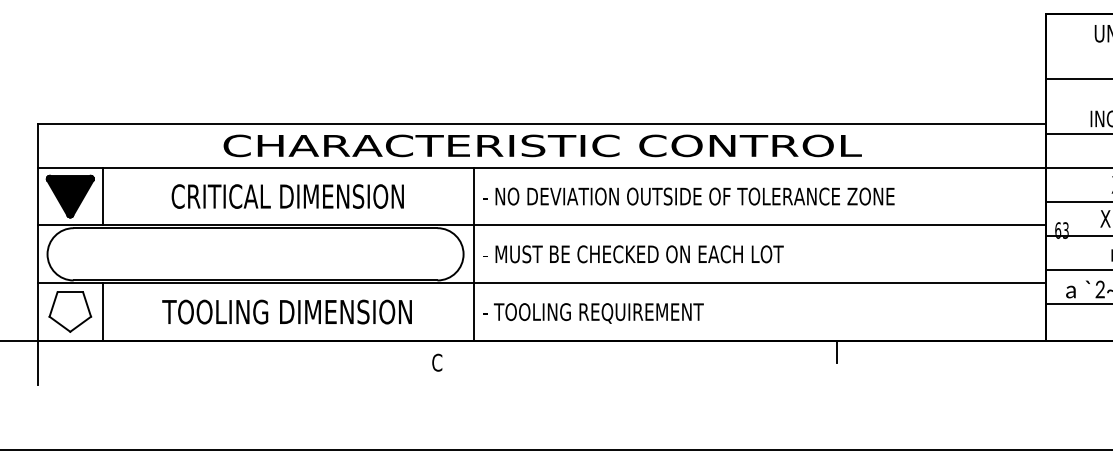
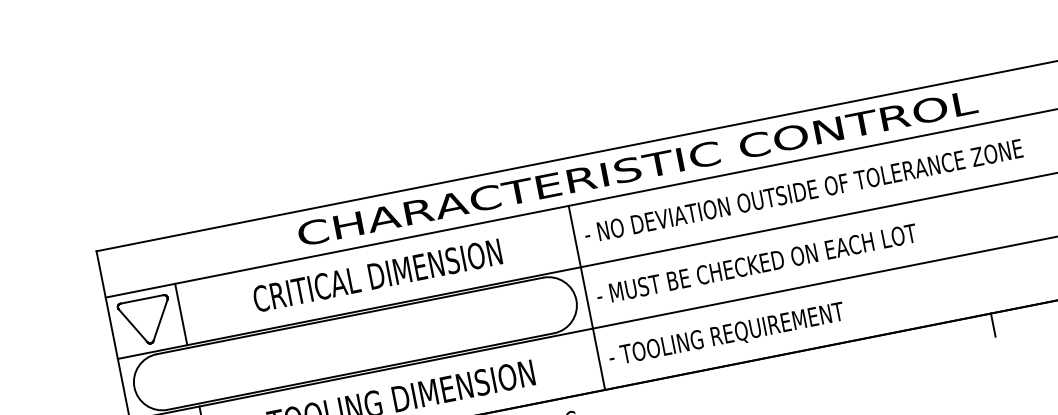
fill: (69, 195) -> (145, 320), removed

